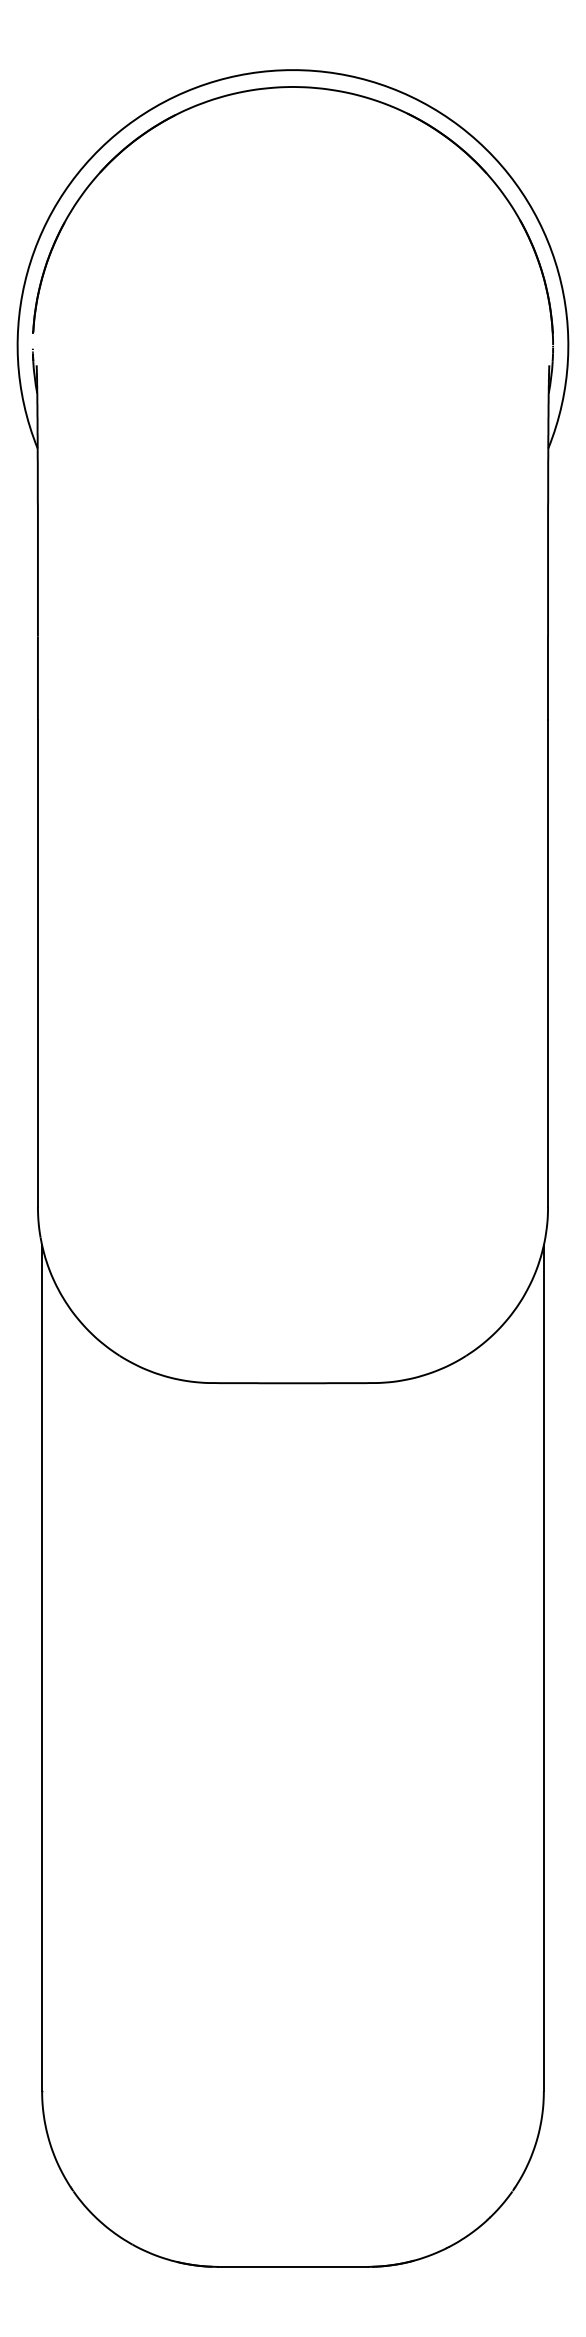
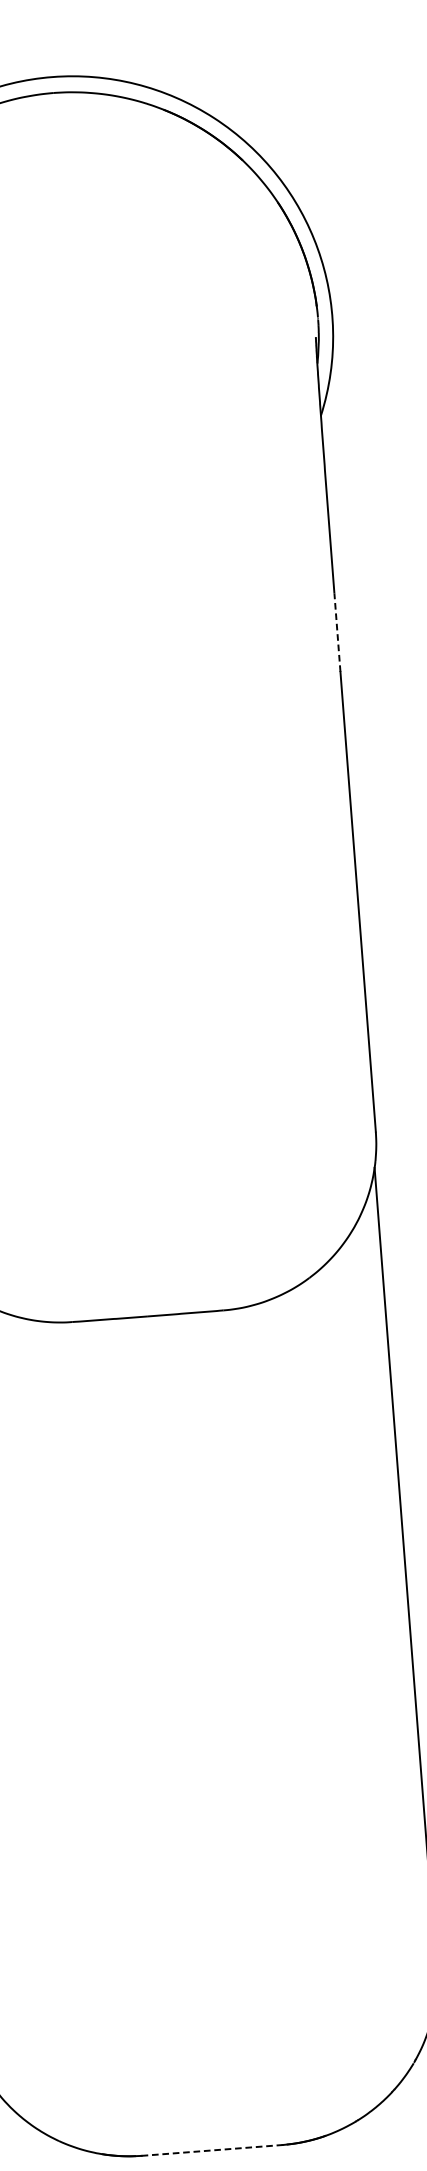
line: (548, 678) -> (337, 632), solid -> dashed
line: (293, 2266) -> (212, 2150), solid -> dashed

